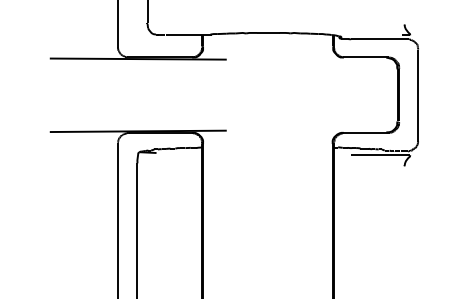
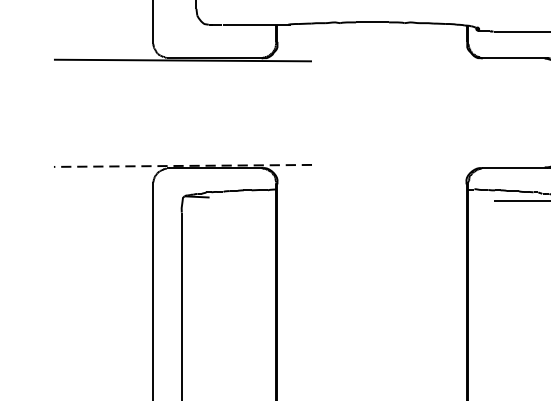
line: (137, 131) -> (181, 166), solid -> dashed

